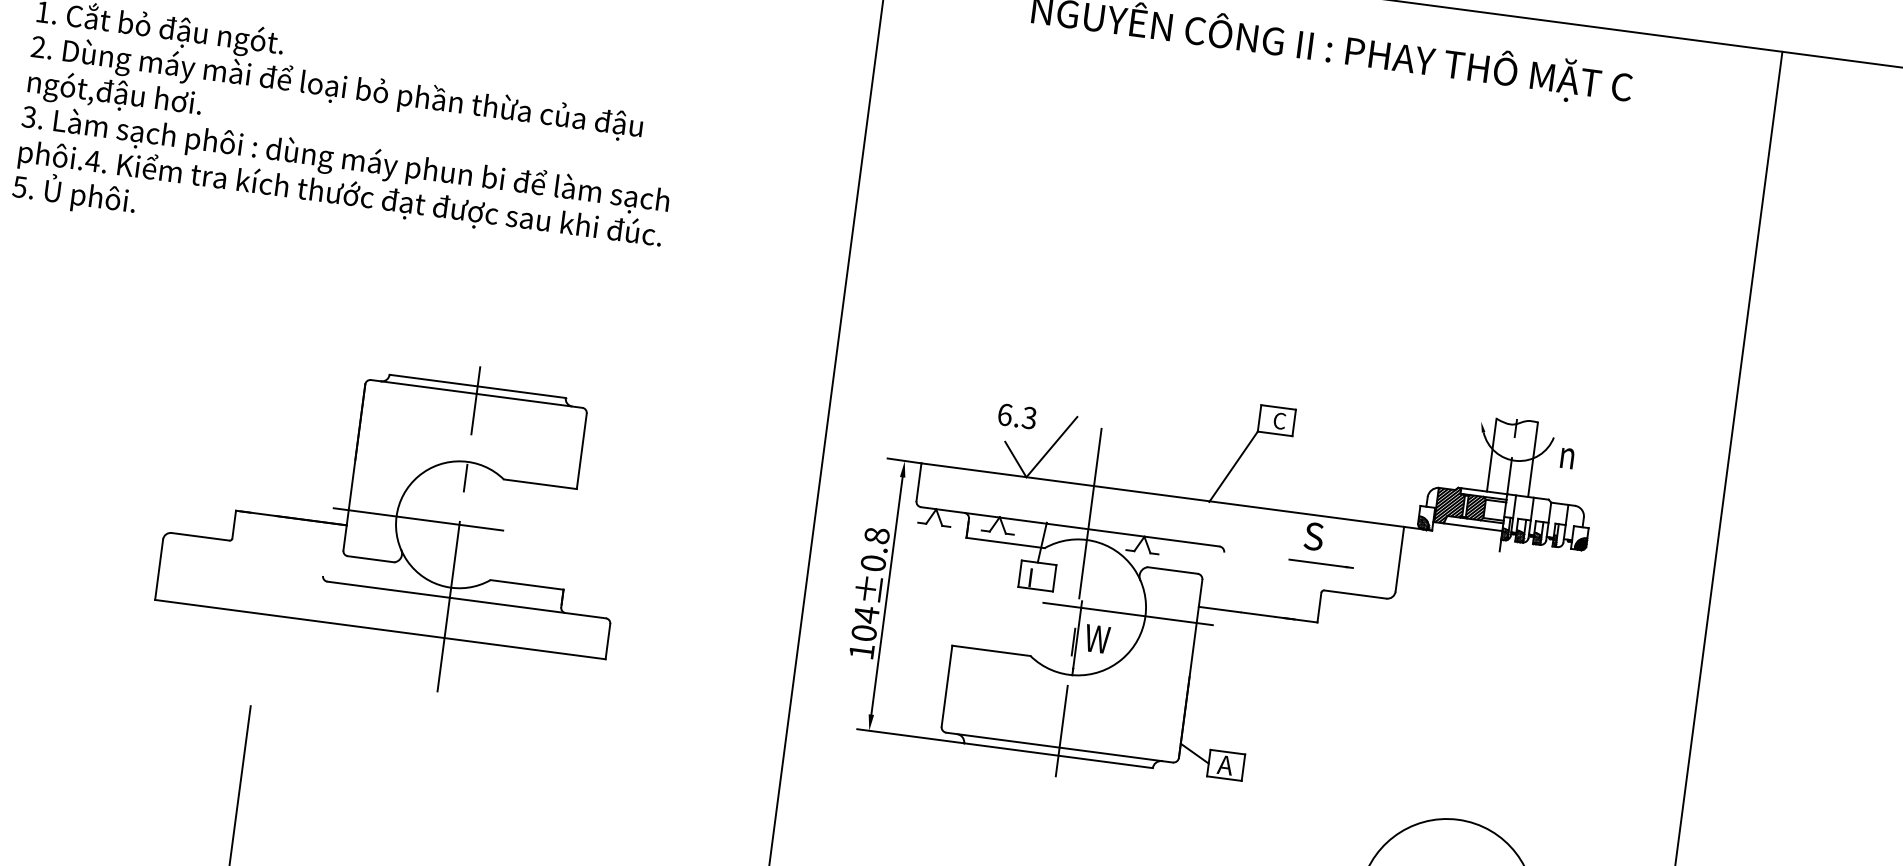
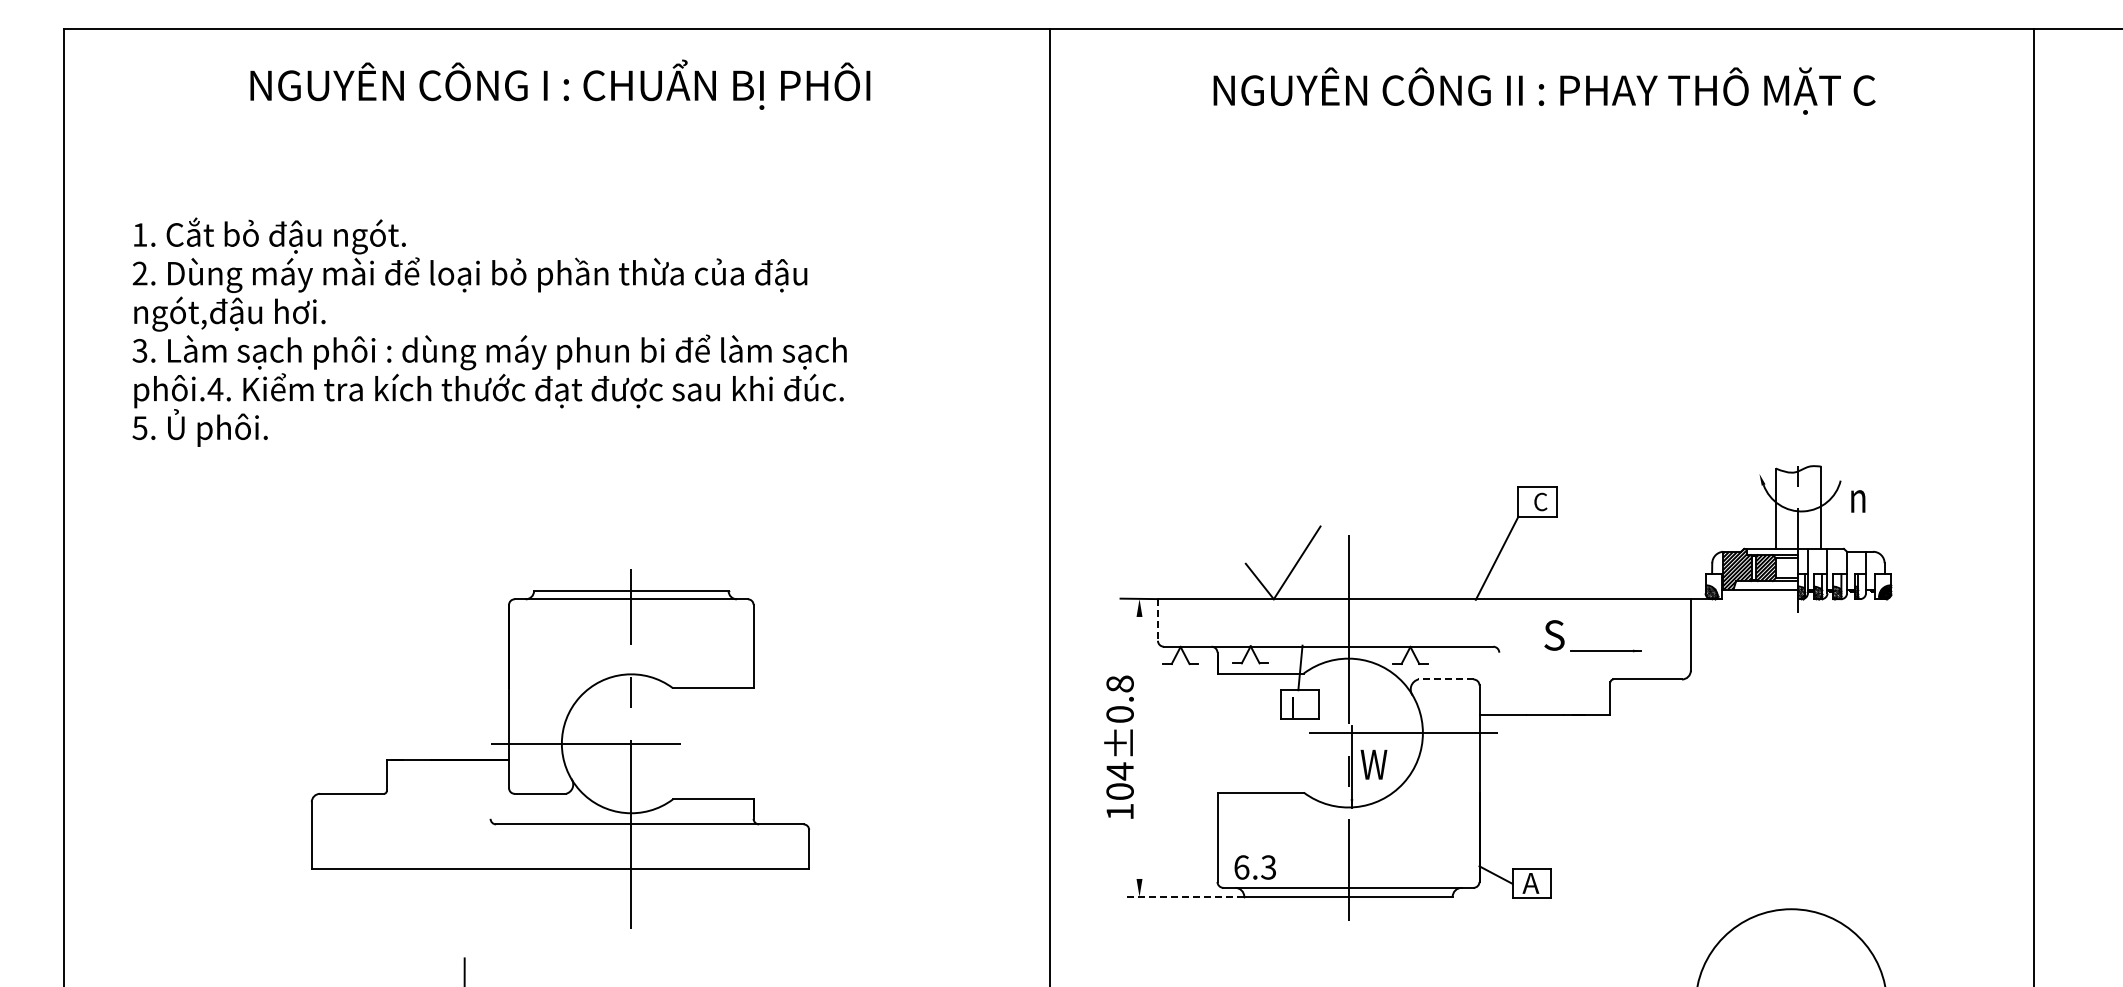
text: (1016, 416) -> (1254, 867), moved
line: (918, 481) -> (1157, 619), solid -> dashed
part: (393, 520) -> (559, 748), moved
text: (1314, 536) -> (1554, 635), moved
line: (1172, 570) -> (1445, 679), solid -> dashed
line: (887, 595) -> (1139, 747), removed
line: (910, 735) -> (1184, 896), solid -> dashed

